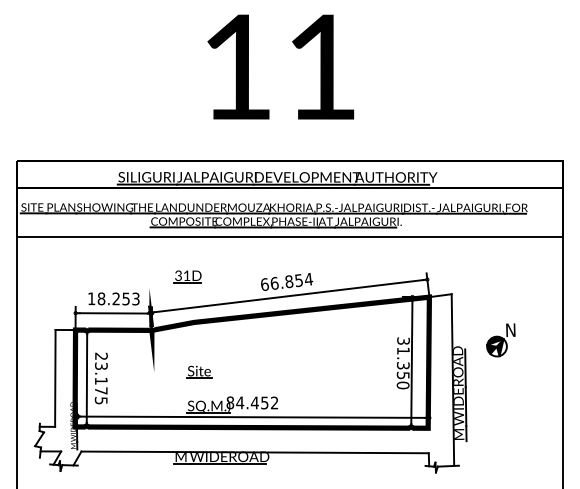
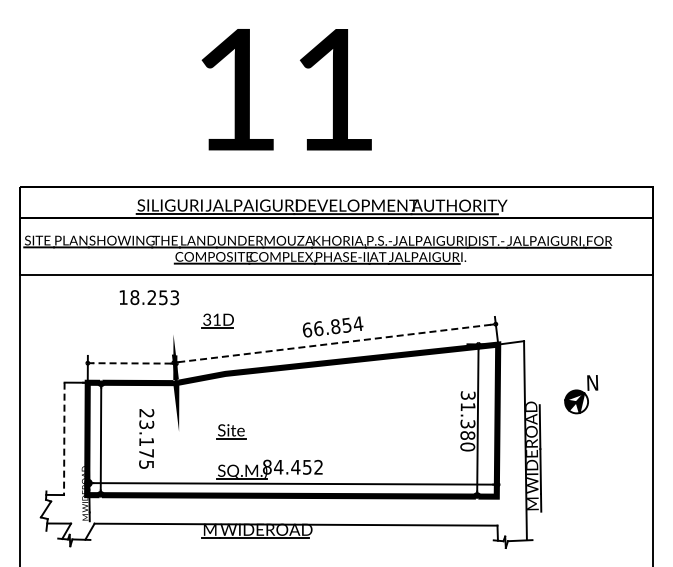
text: (280, 66) -> (286, 89), moved
line: (288, 296) -> (334, 343), solid -> dashed
text: (113, 298) -> (148, 297), moved
line: (113, 313) -> (131, 363), solid -> dashed
text: (402, 375) -> (467, 435), 31.350 -> 31.380
line: (55, 378) -> (64, 439), solid -> dashed
text: (101, 378) -> (146, 438), moved

